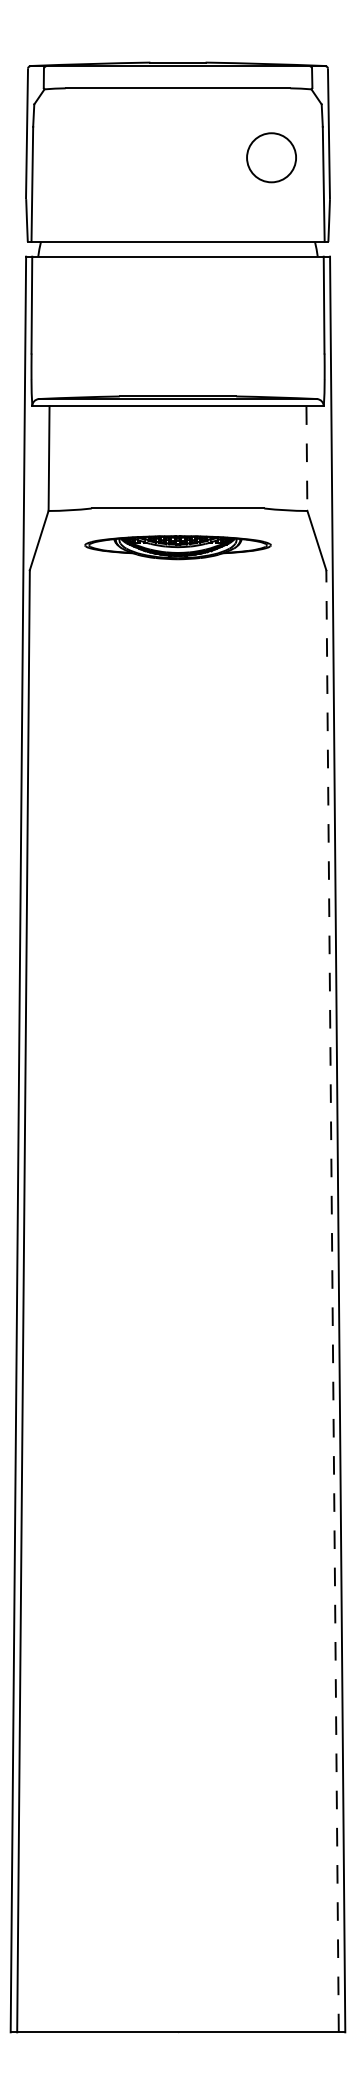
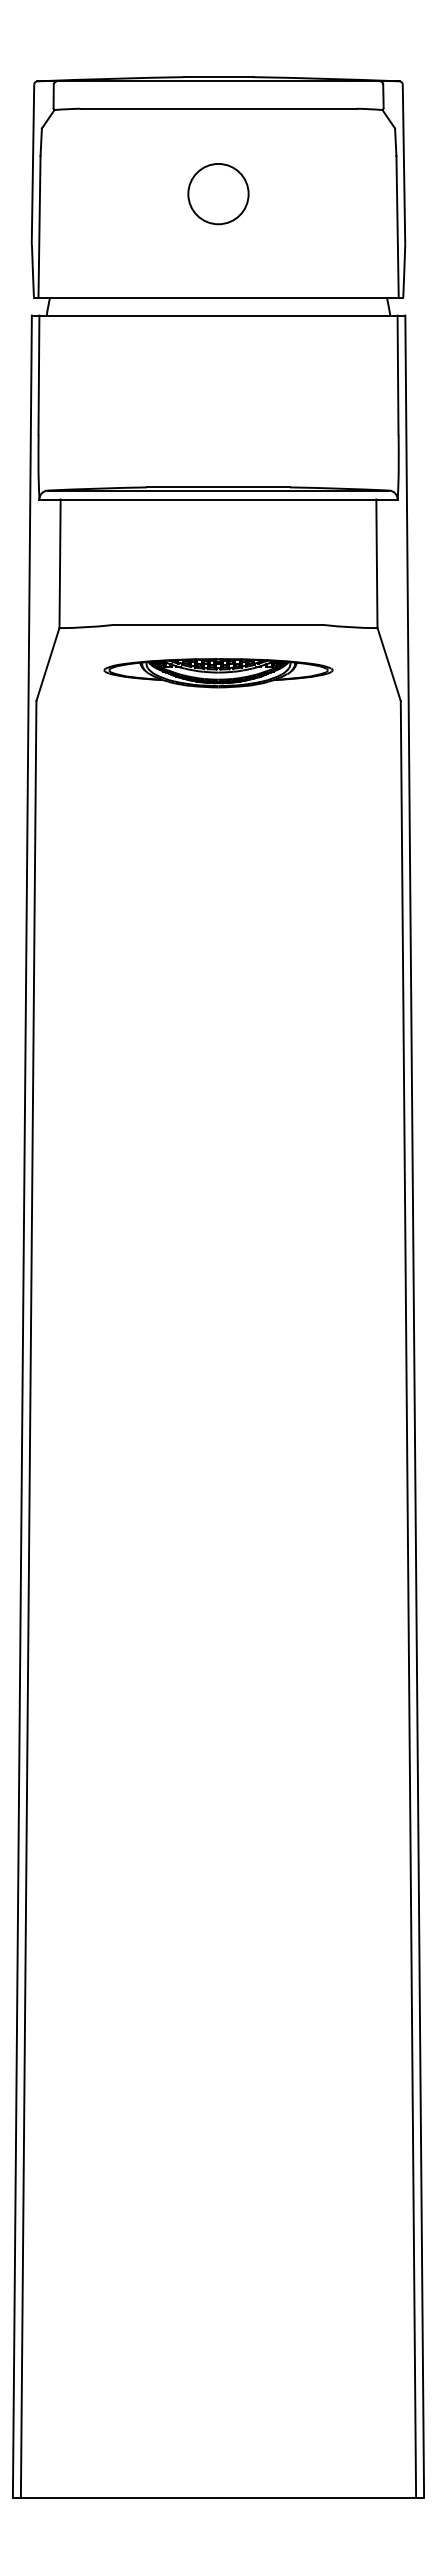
circle: (271, 158) -> (218, 194), moved
line: (306, 459) -> (376, 564), dashed -> solid
line: (332, 1300) -> (408, 1598), dashed -> solid

